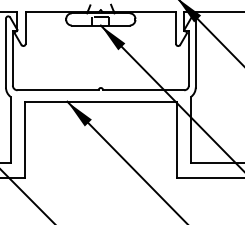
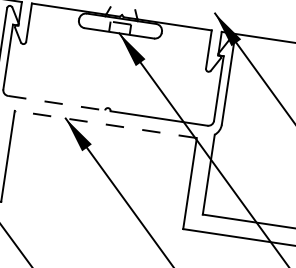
line: (58, 90) -> (57, 103), solid -> dashed
line: (100, 101) -> (105, 124), solid -> dashed

